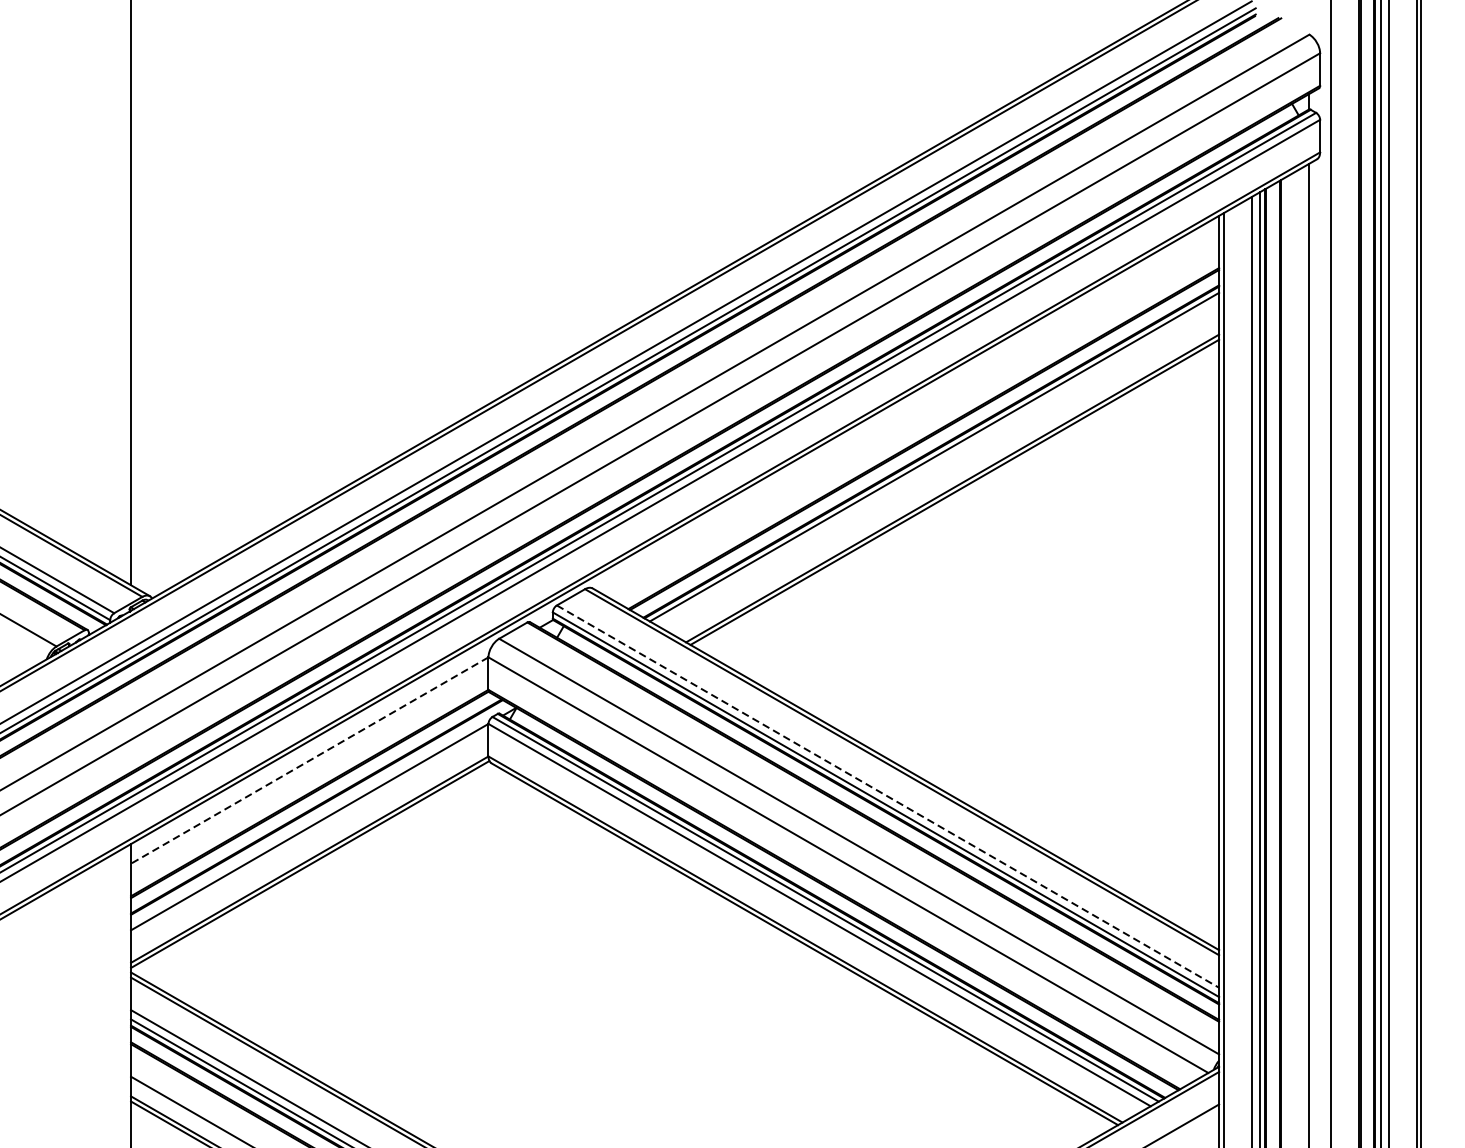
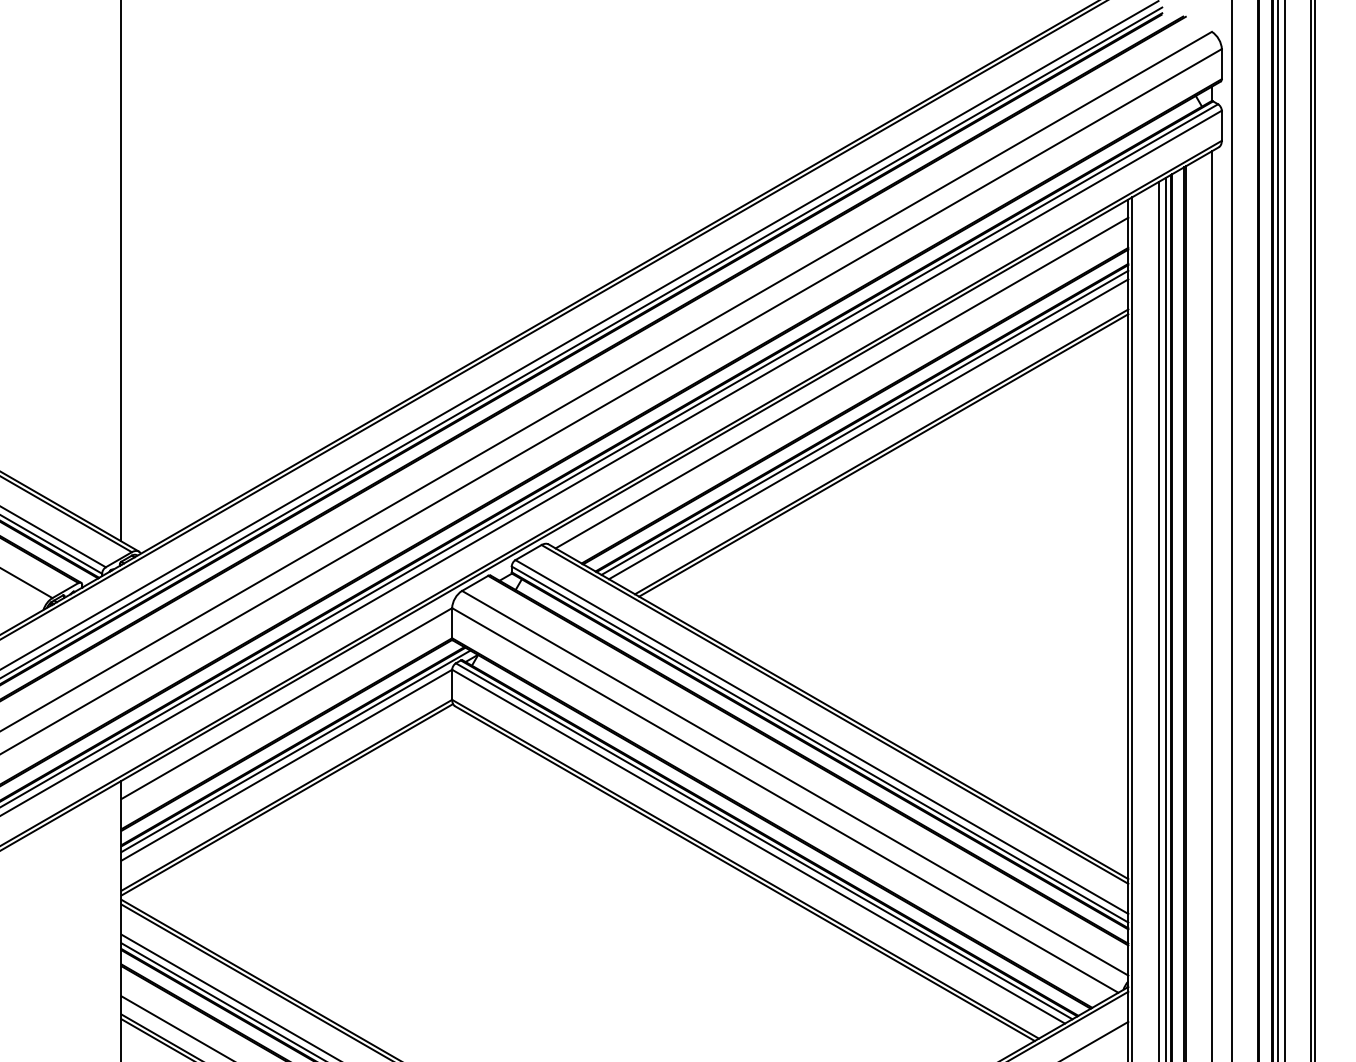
line: (909, 413) -> (841, 382), added
line: (938, 464) -> (868, 429), added
line: (309, 760) -> (286, 703), dashed -> solid
line: (887, 797) -> (821, 737), dashed -> solid
line: (319, 812) -> (295, 751), added

